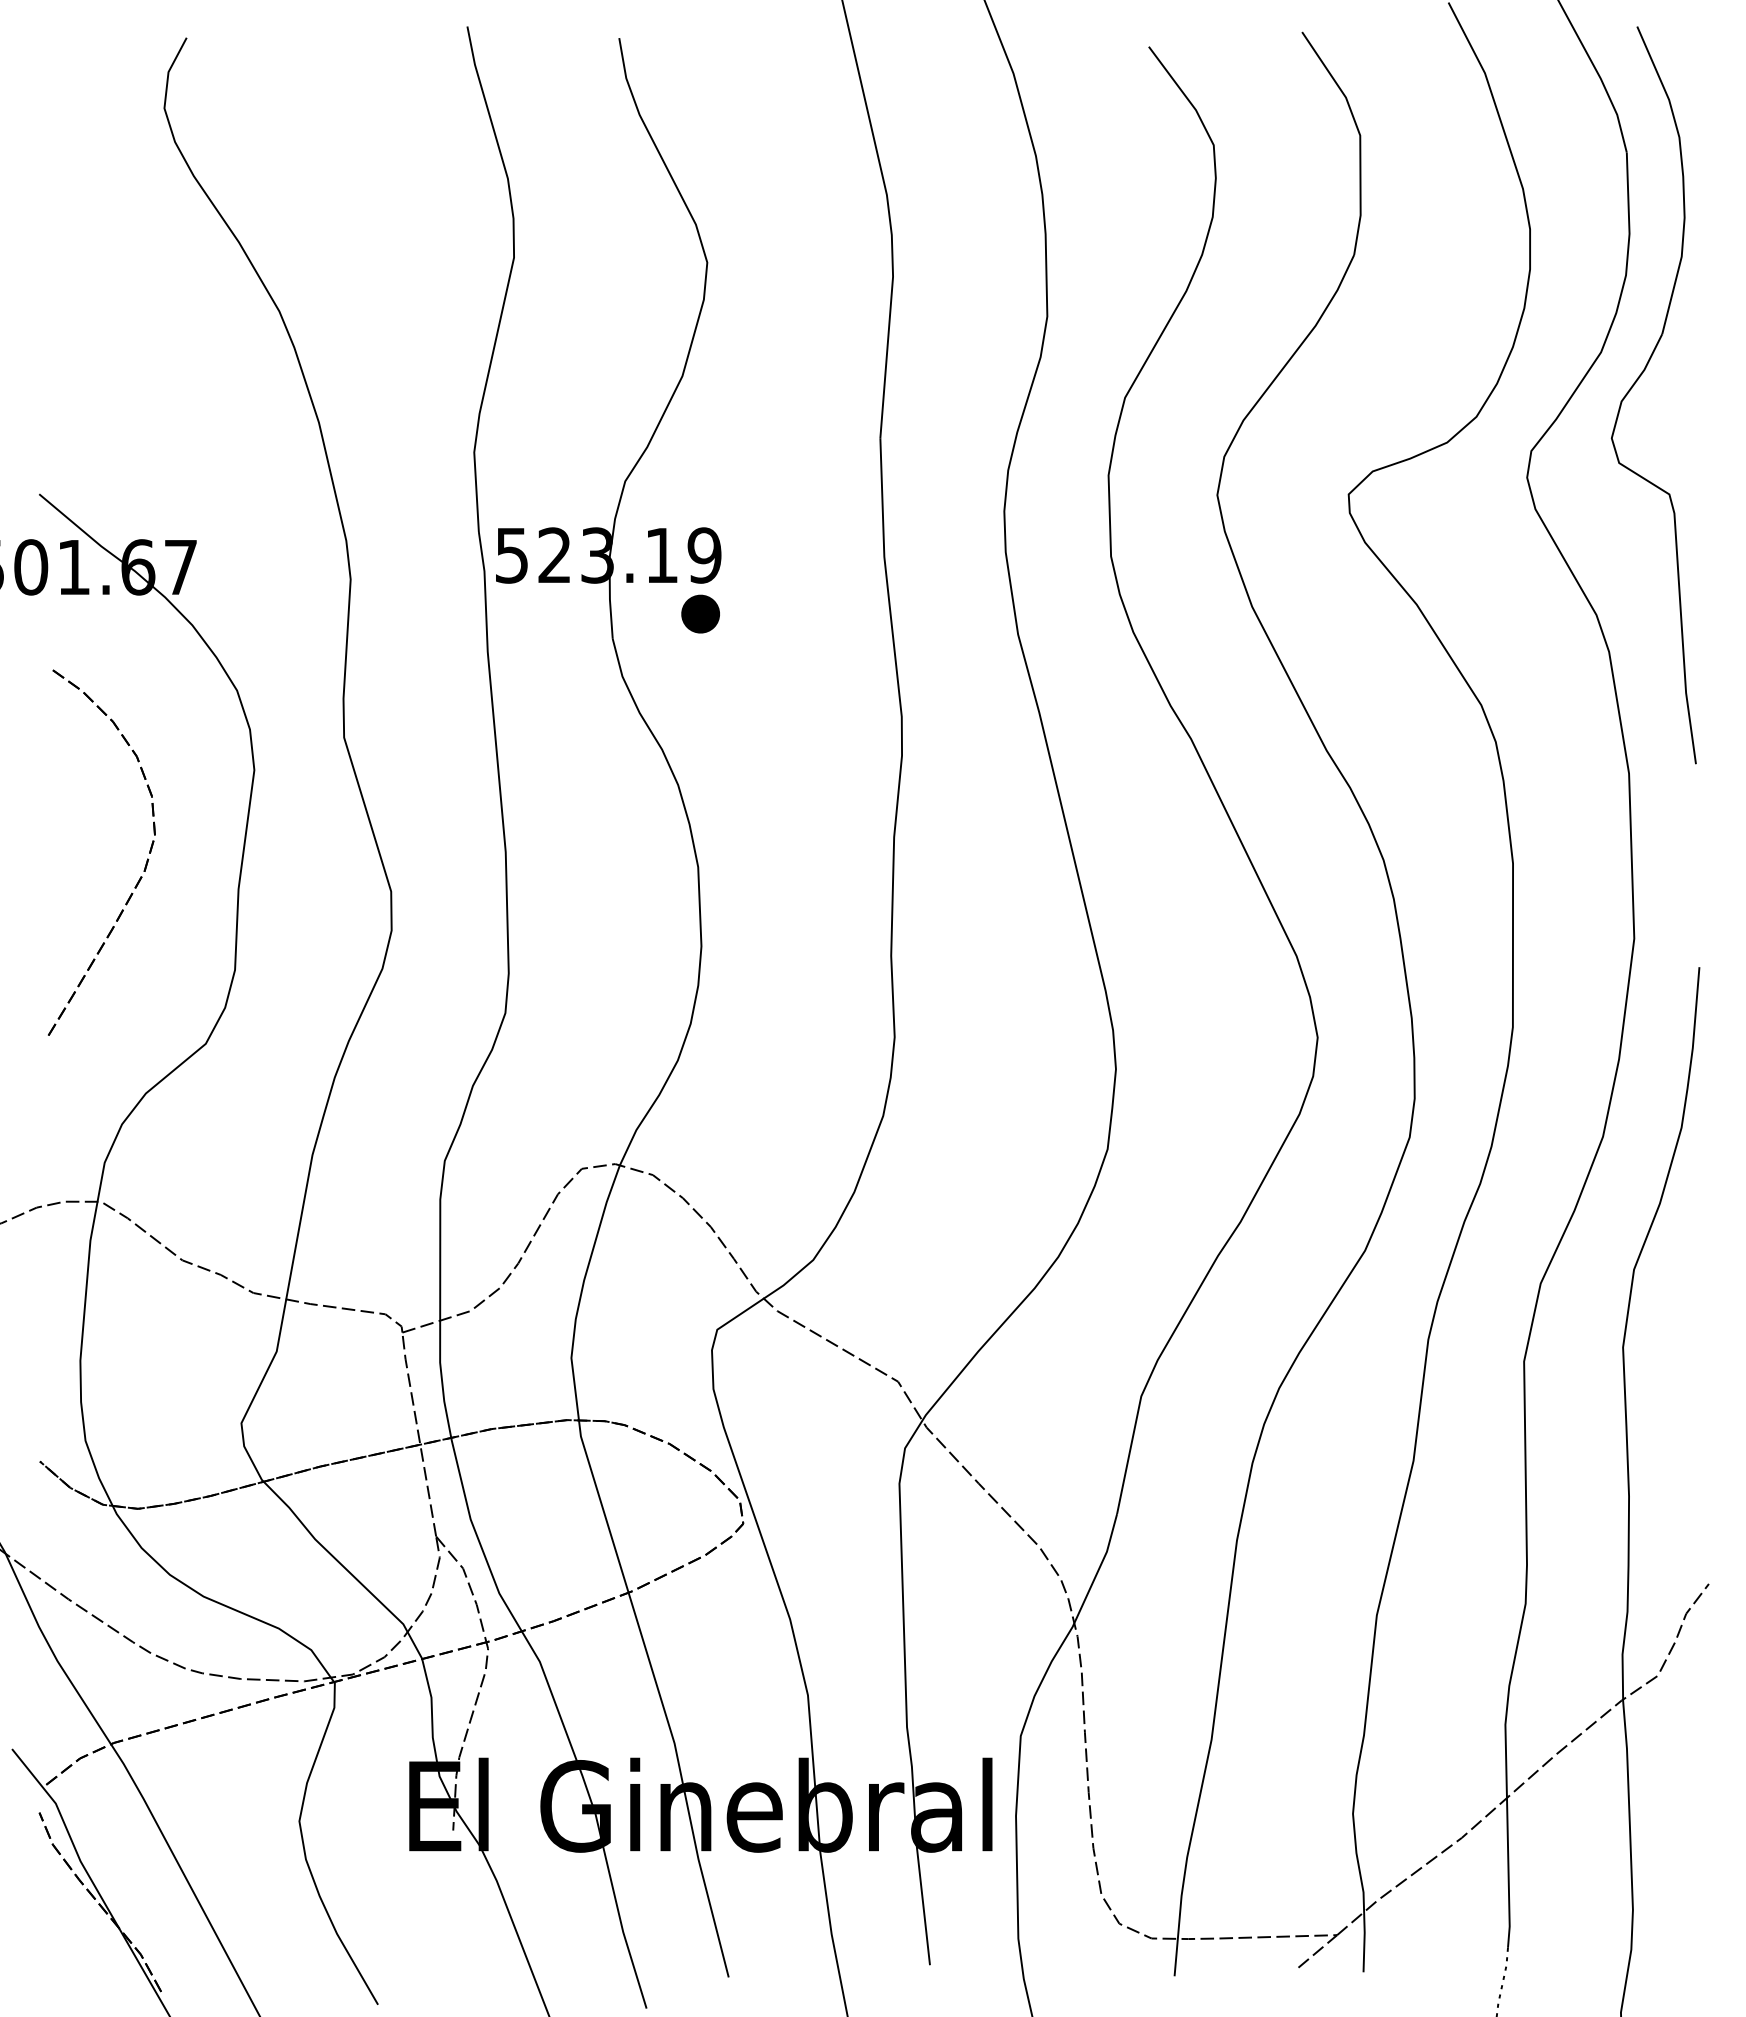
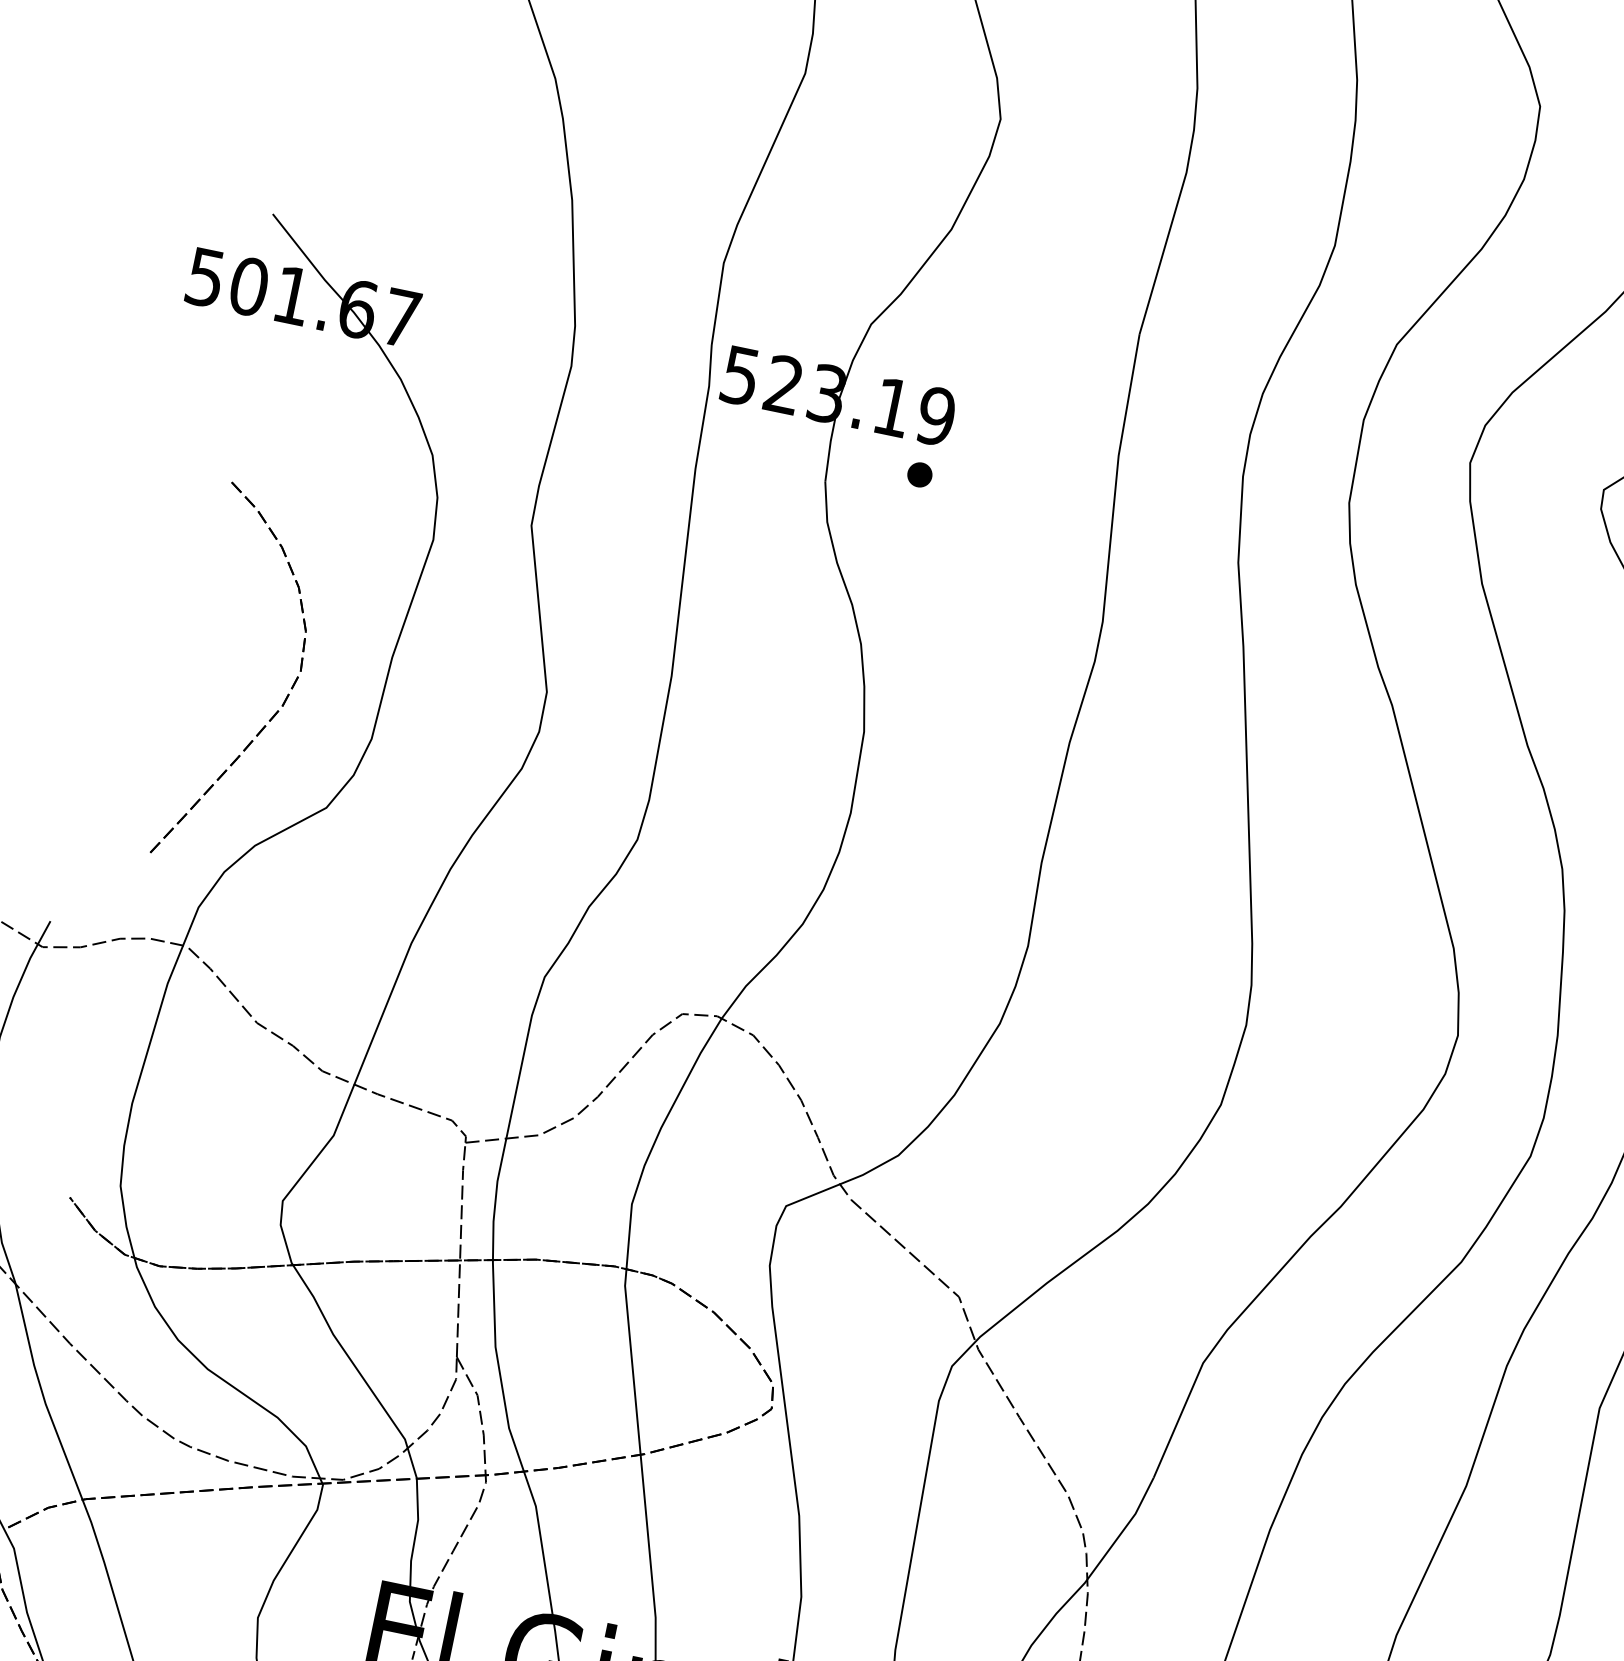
part: (700, 613) -> (919, 474), size x0.62
part: (145, 863) -> (285, 698), moved

